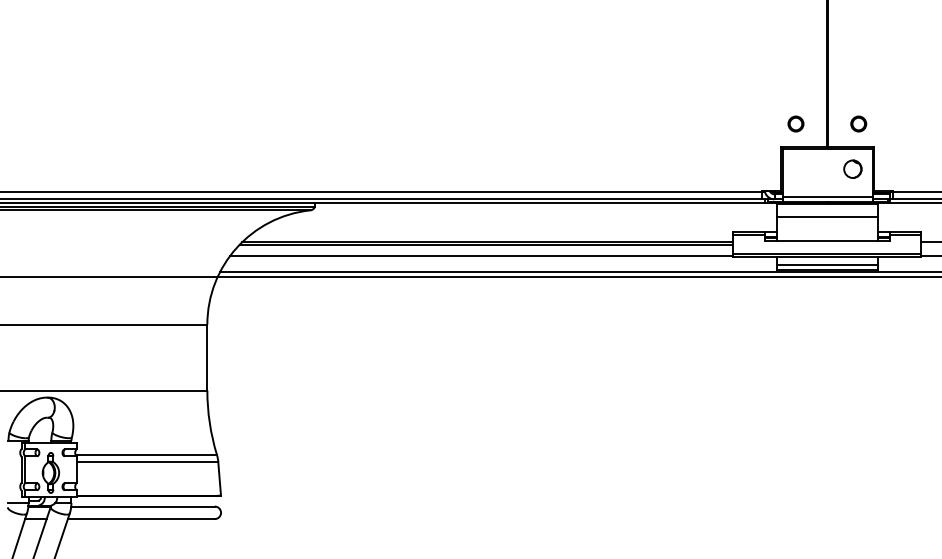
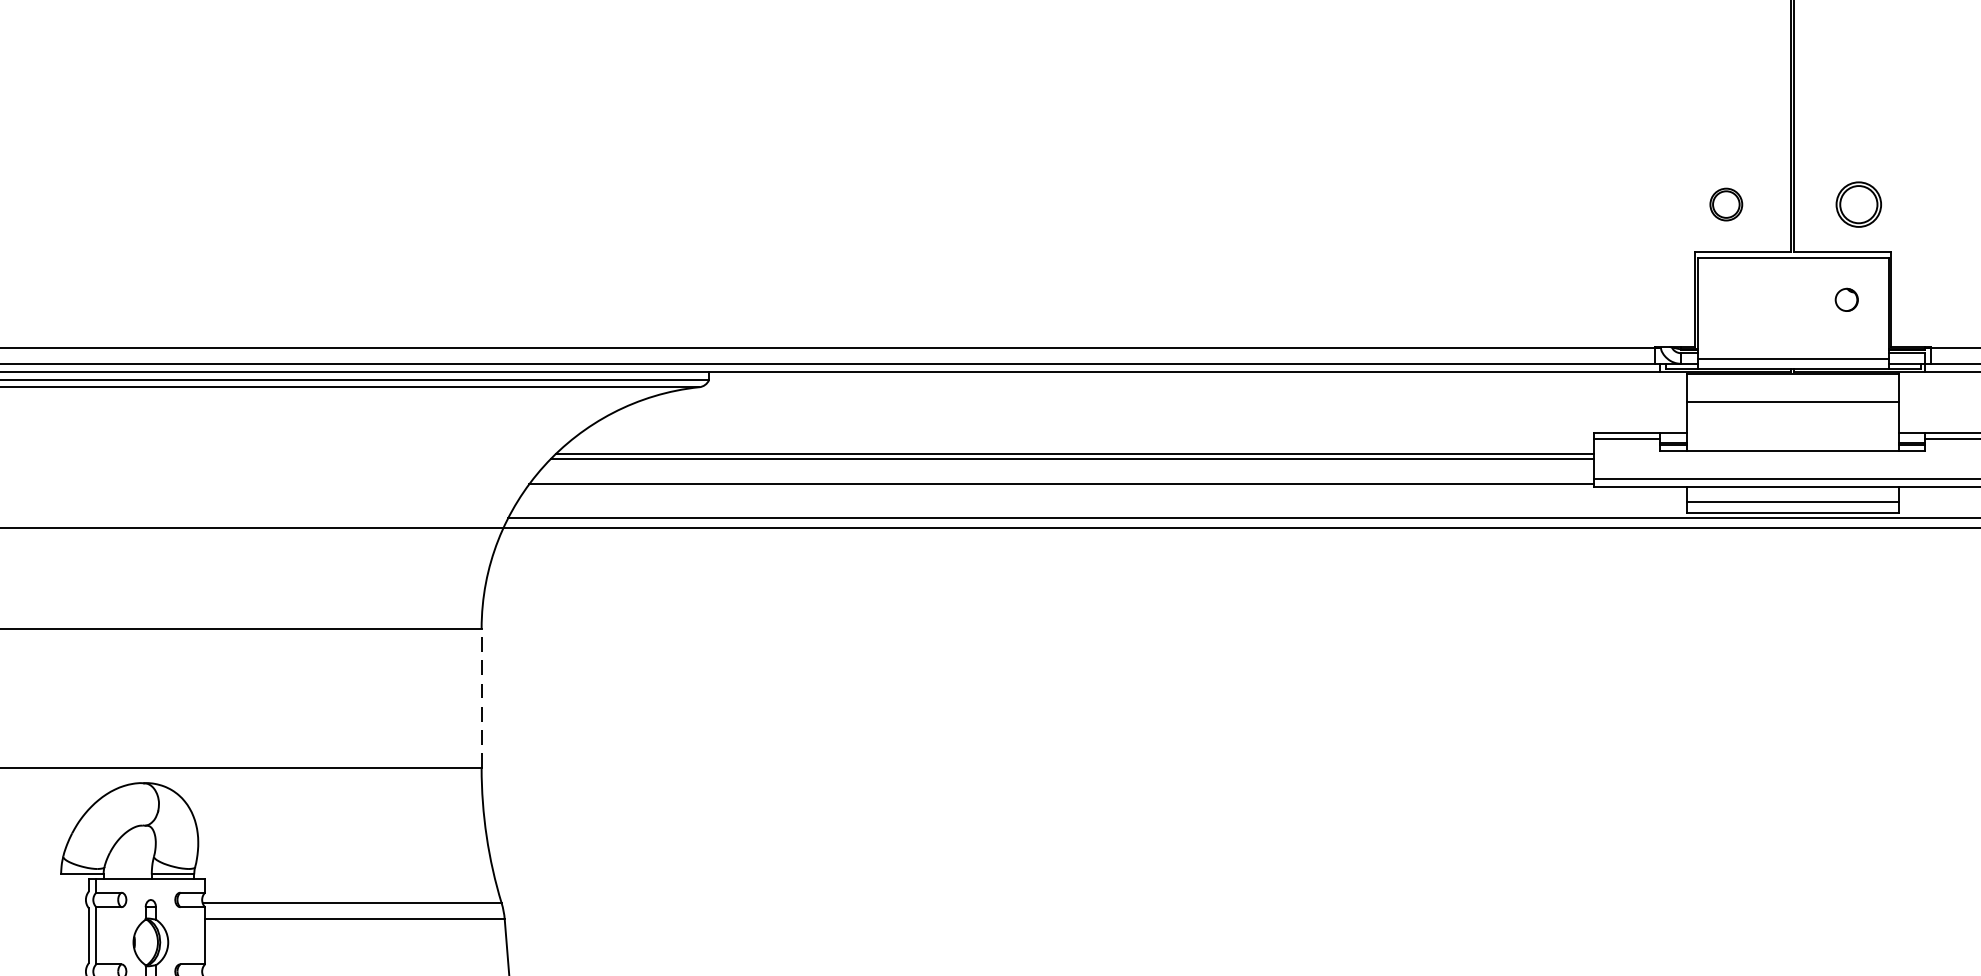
circle: (858, 123) -> (1858, 203), size x1.4
circle: (852, 168) -> (1845, 298), size x0.6
line: (207, 357) -> (481, 698), solid -> dashed

